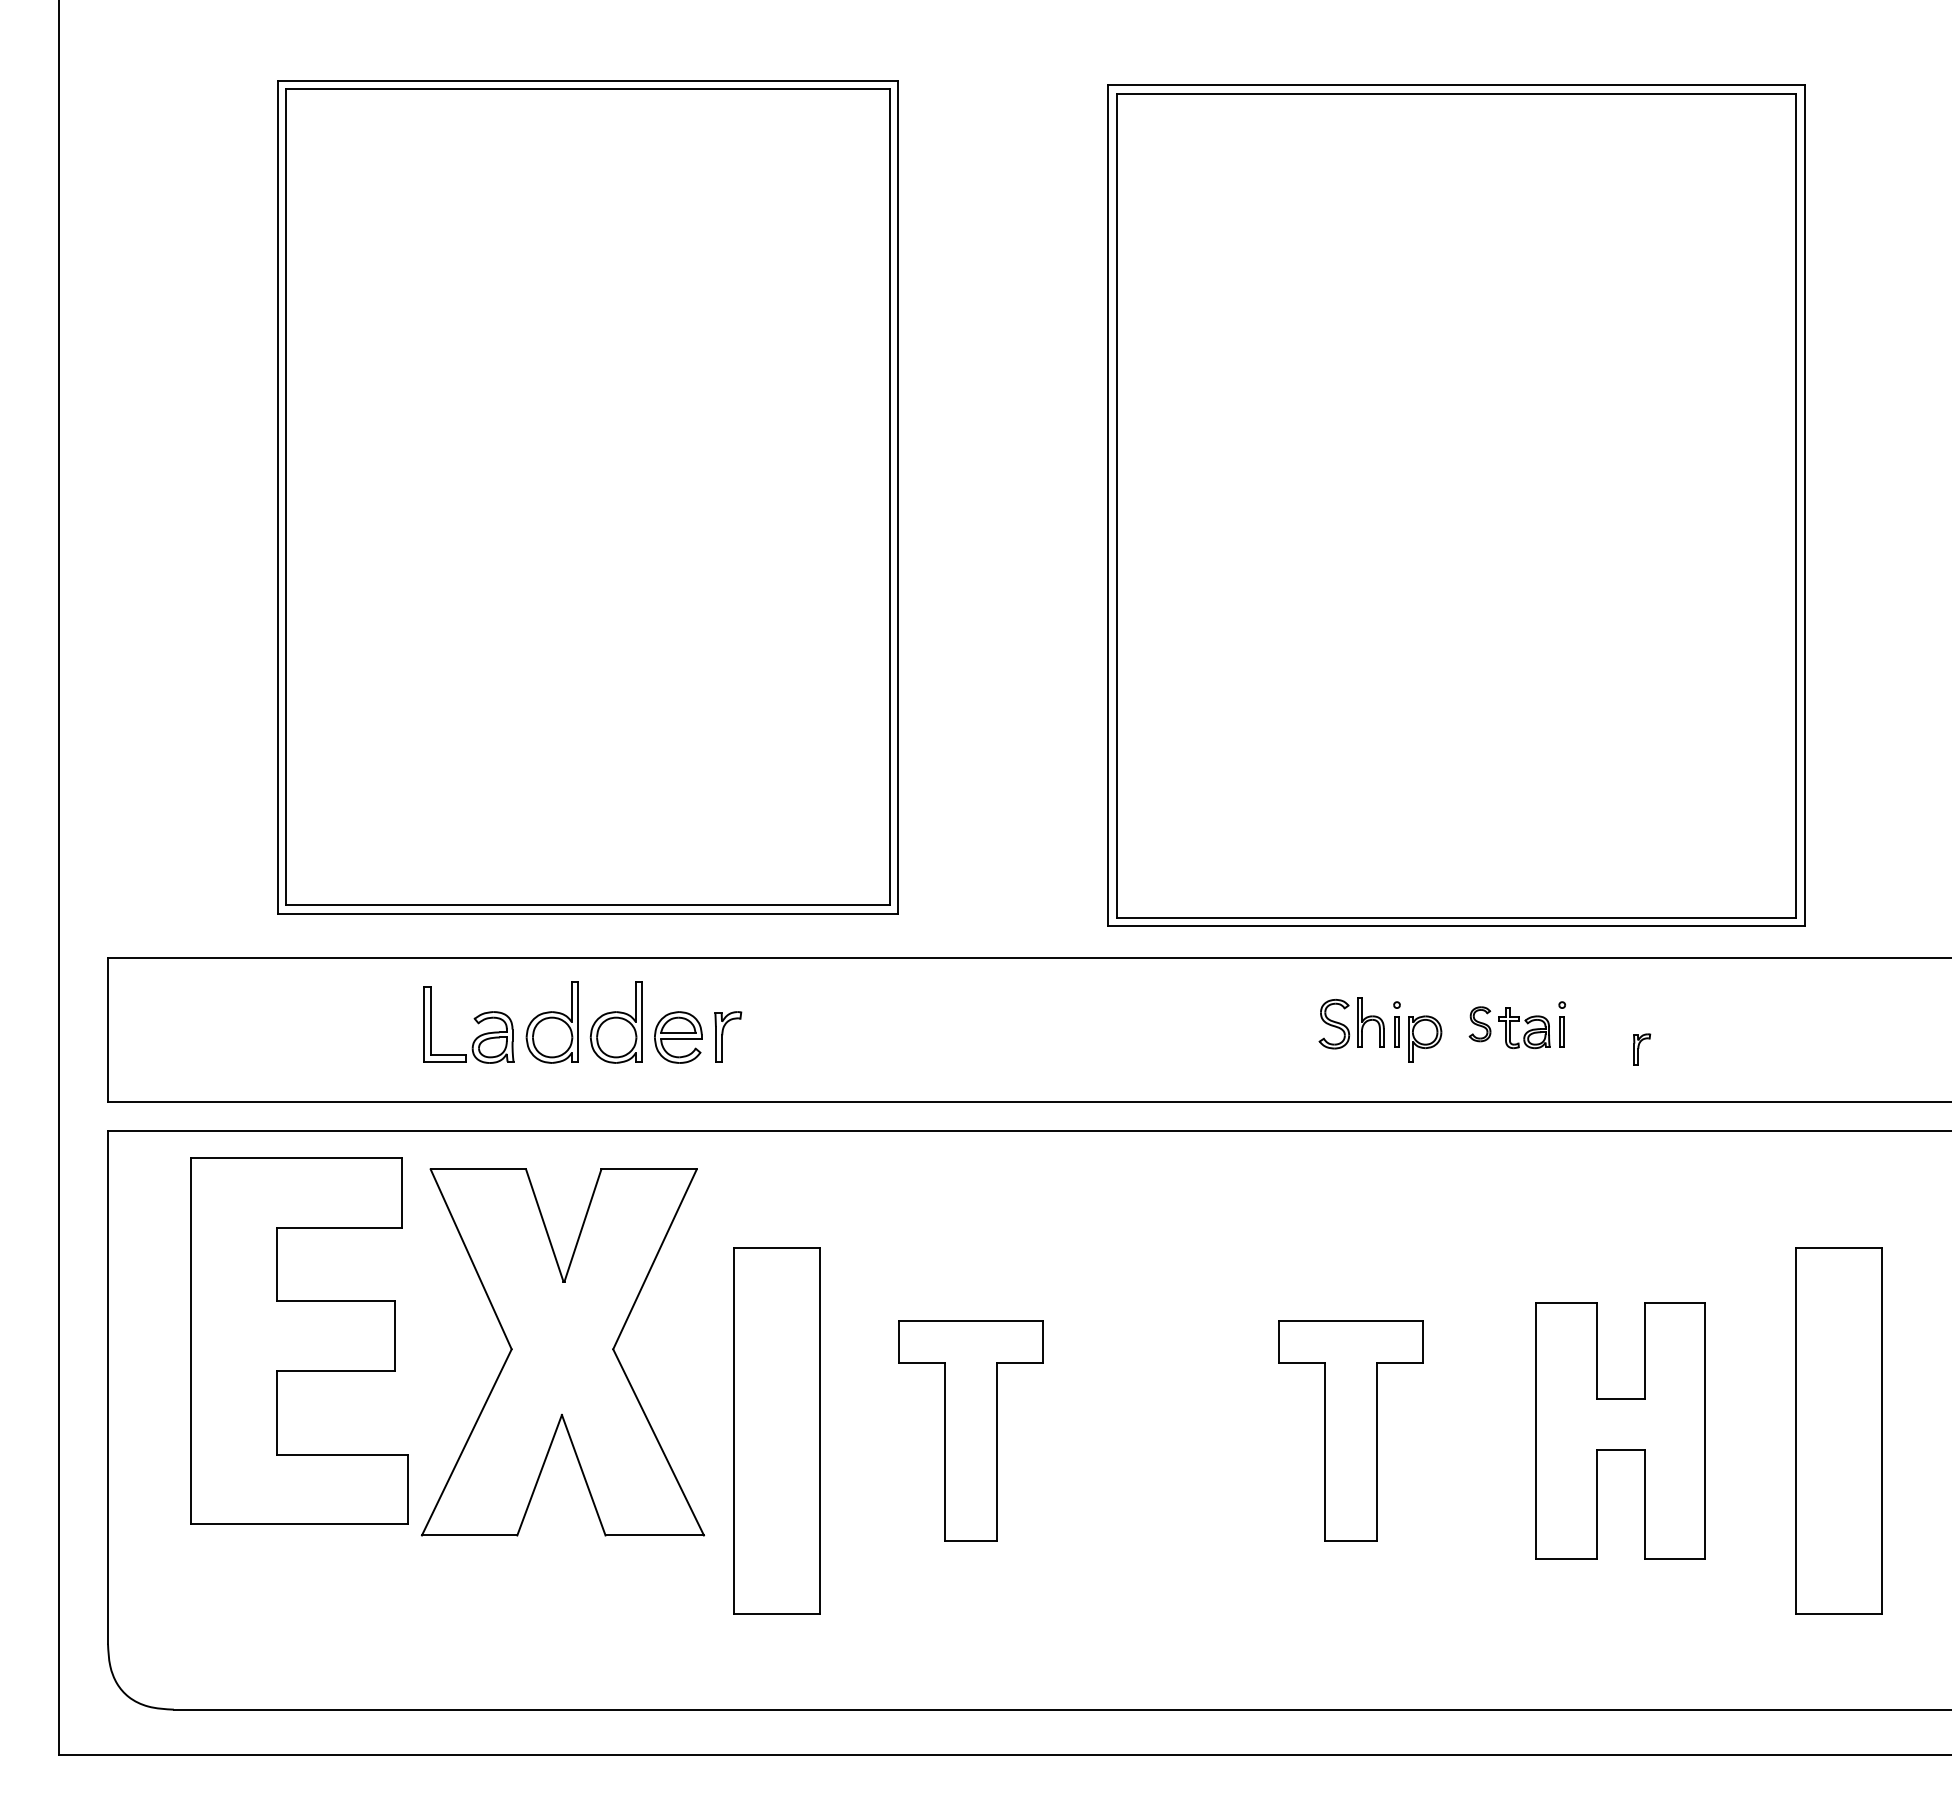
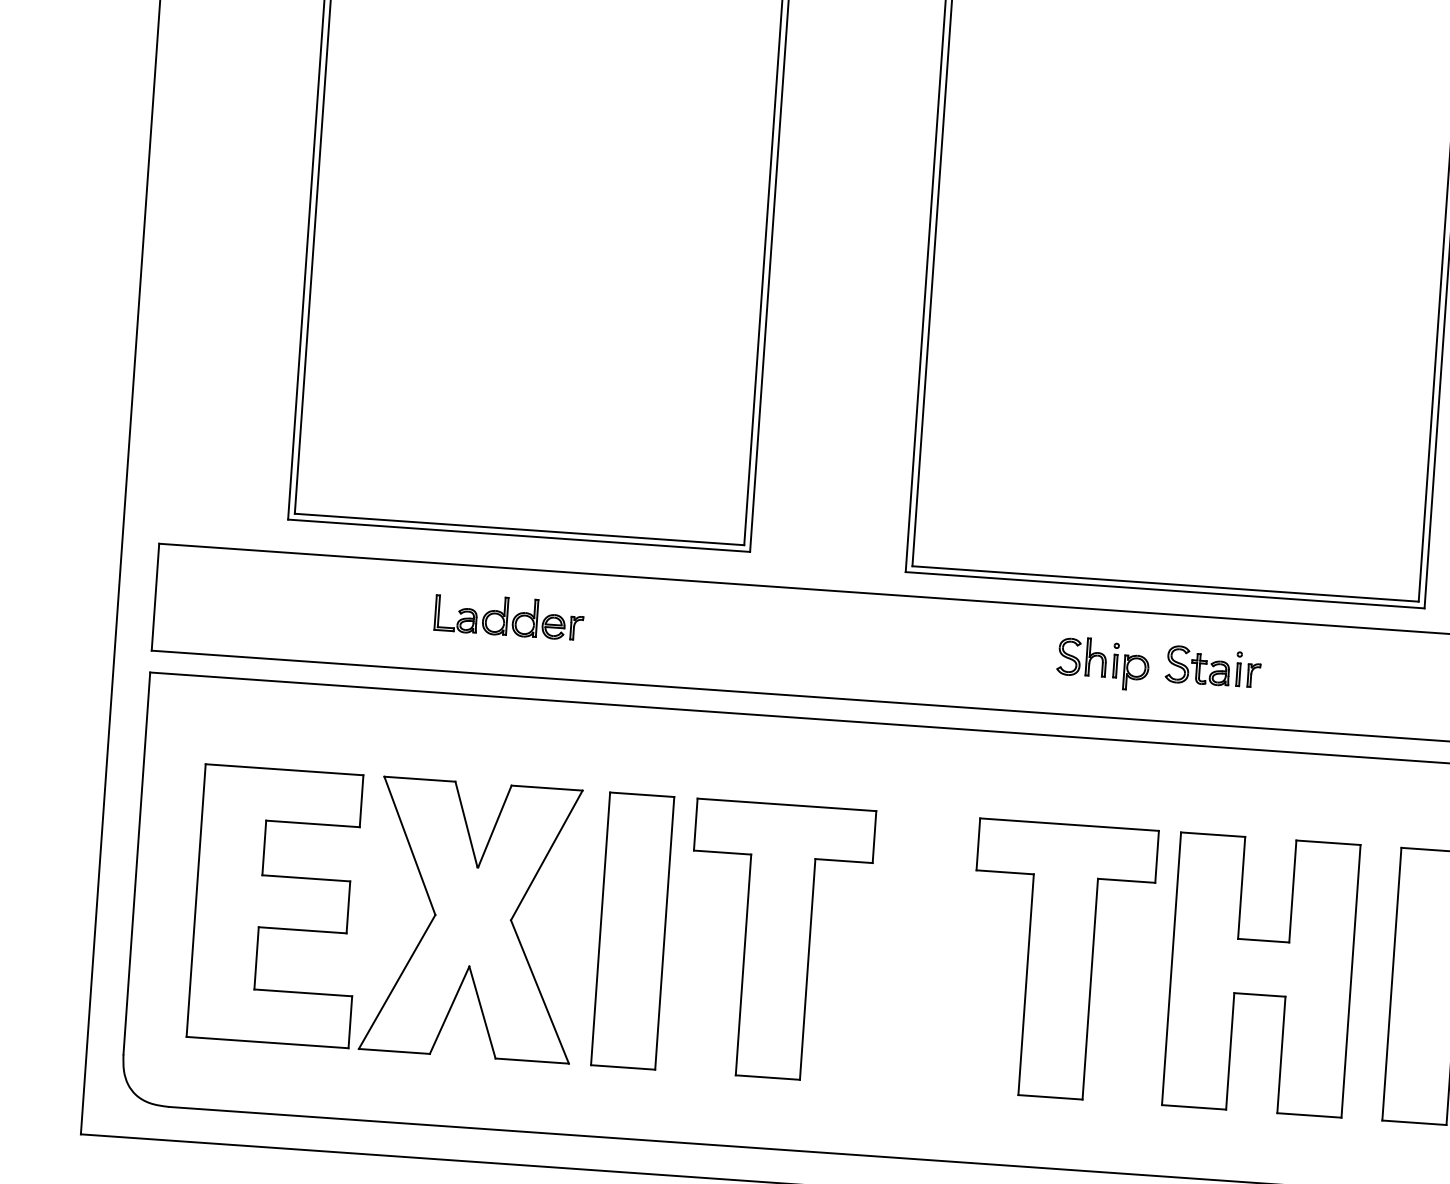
part: (582, 1023) -> (509, 617), size x0.62
part: (1479, 1024) -> (1177, 664), size x1.43
part: (1642, 1049) -> (1254, 675), moved
part: (299, 1340) -> (277, 905), moved
part: (562, 1352) -> (473, 920), moved
part: (970, 1430) -> (776, 940), size x1.67
part: (1350, 1430) -> (1059, 960), size x1.67
part: (1620, 1430) -> (1261, 974), size x1.43

